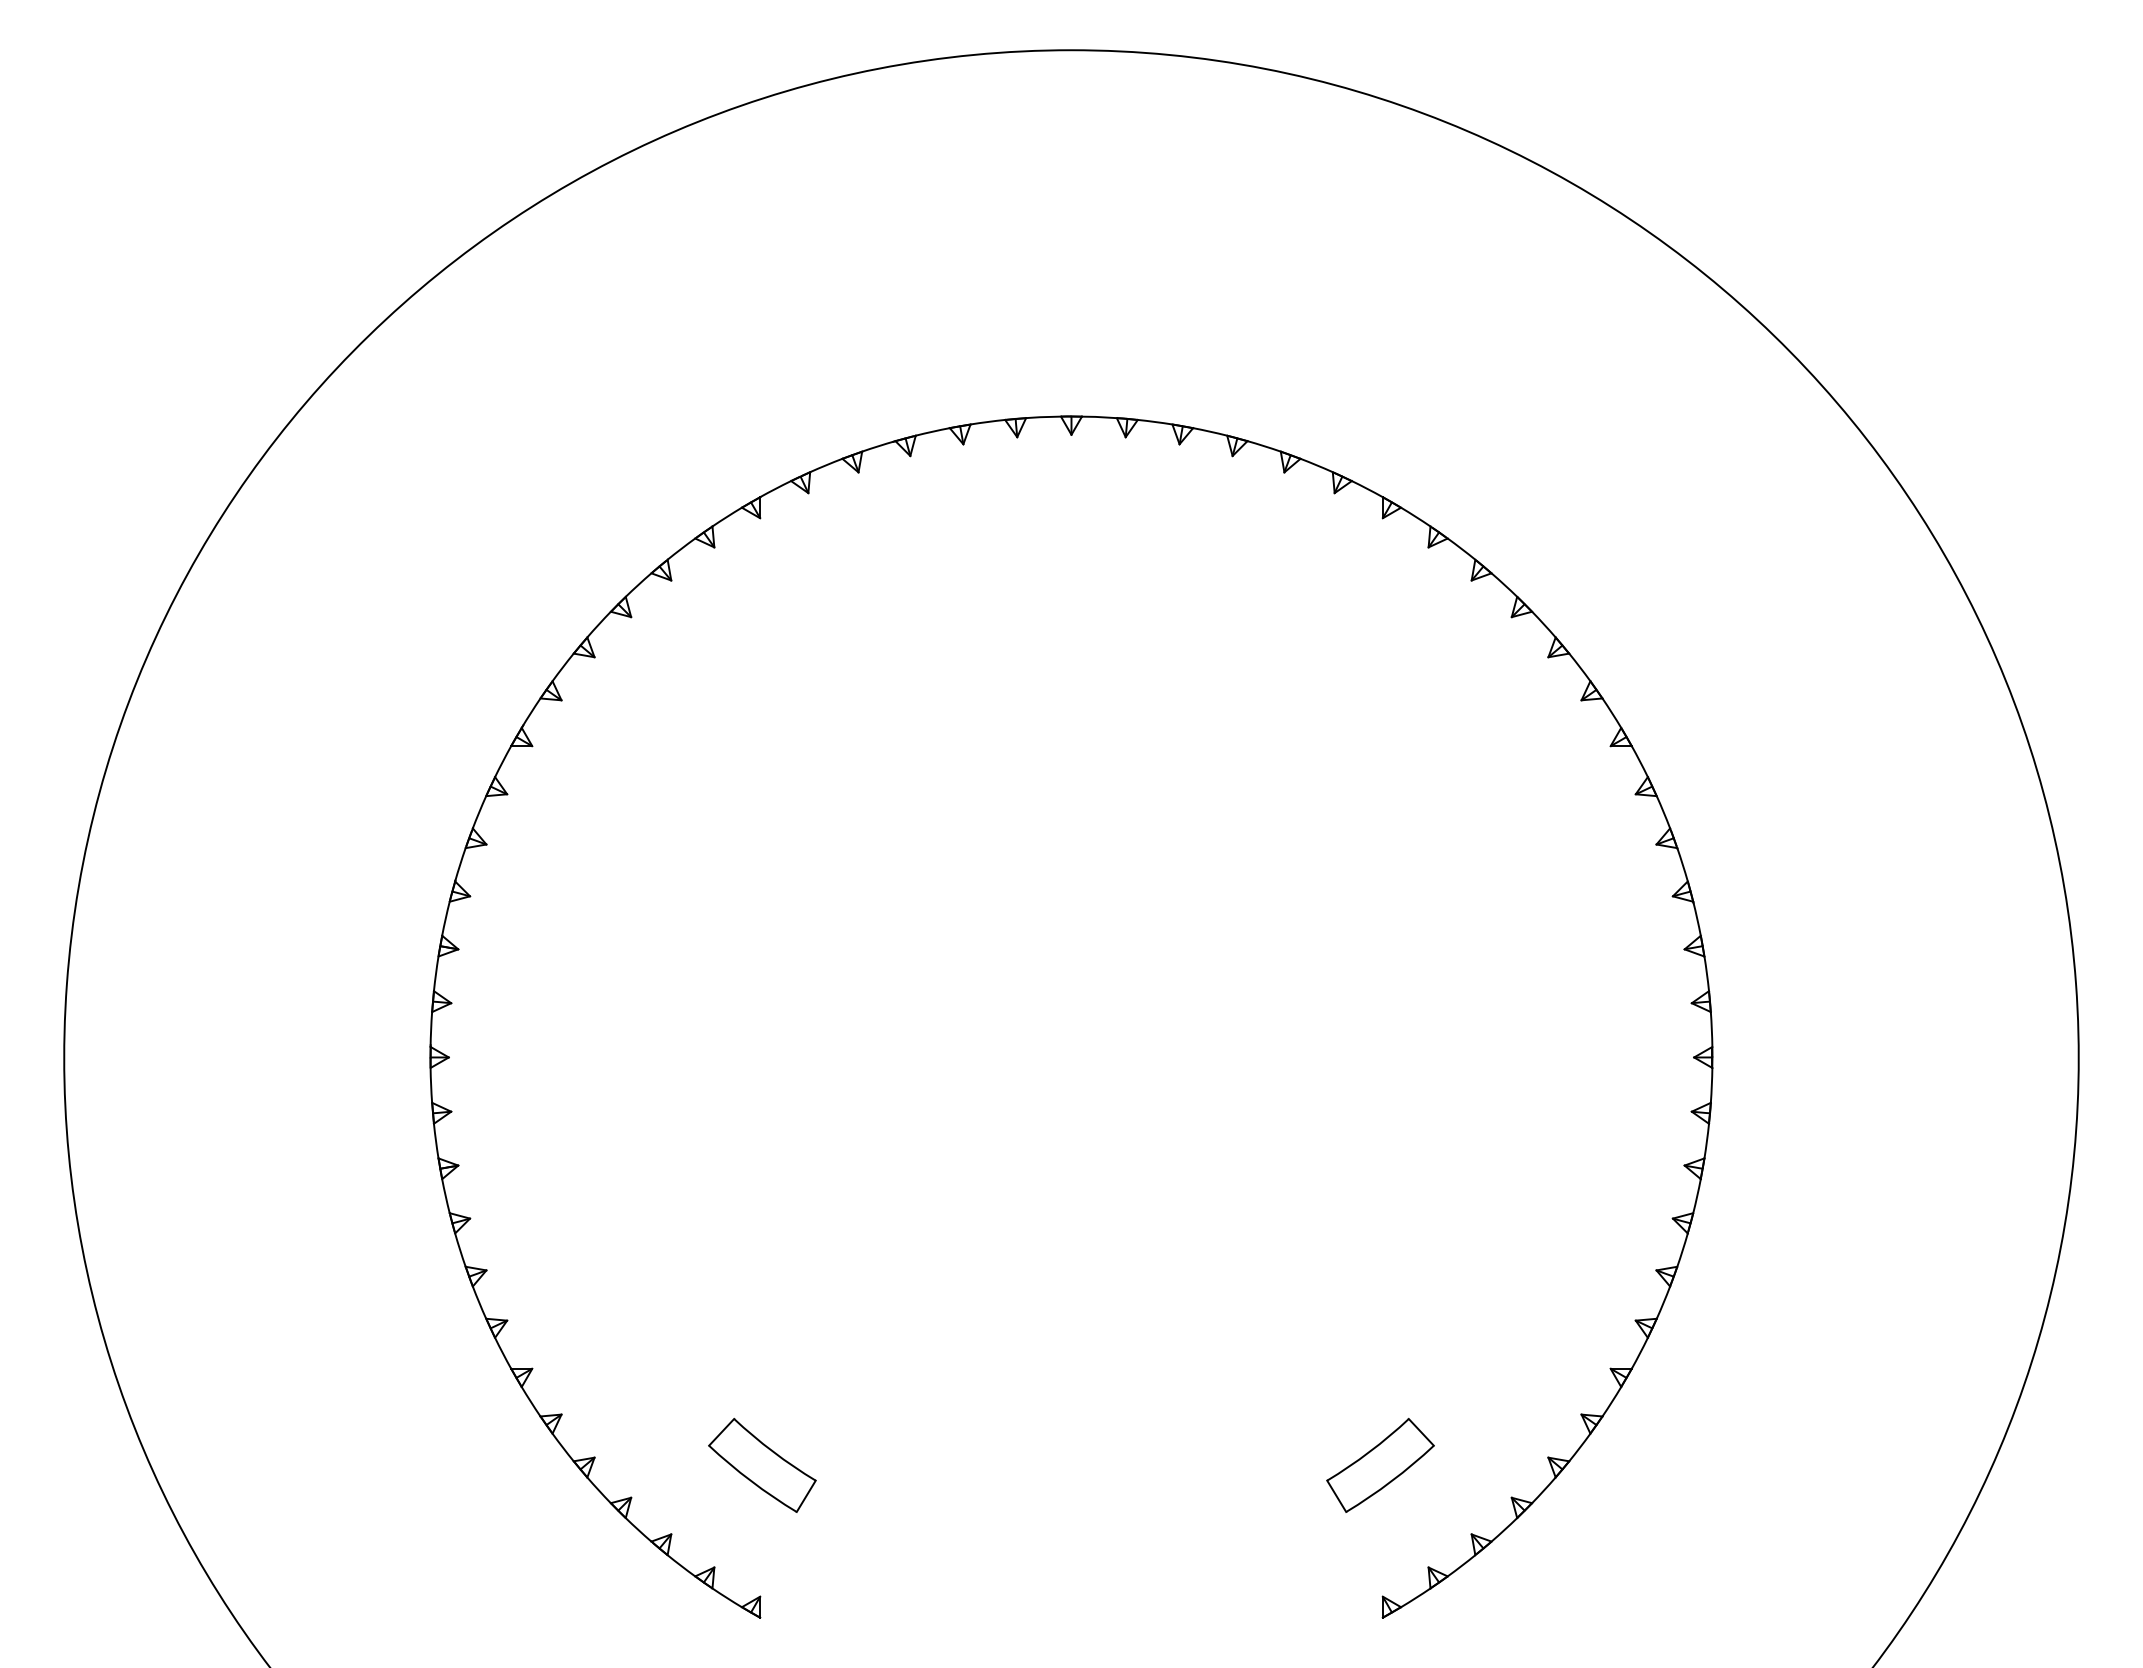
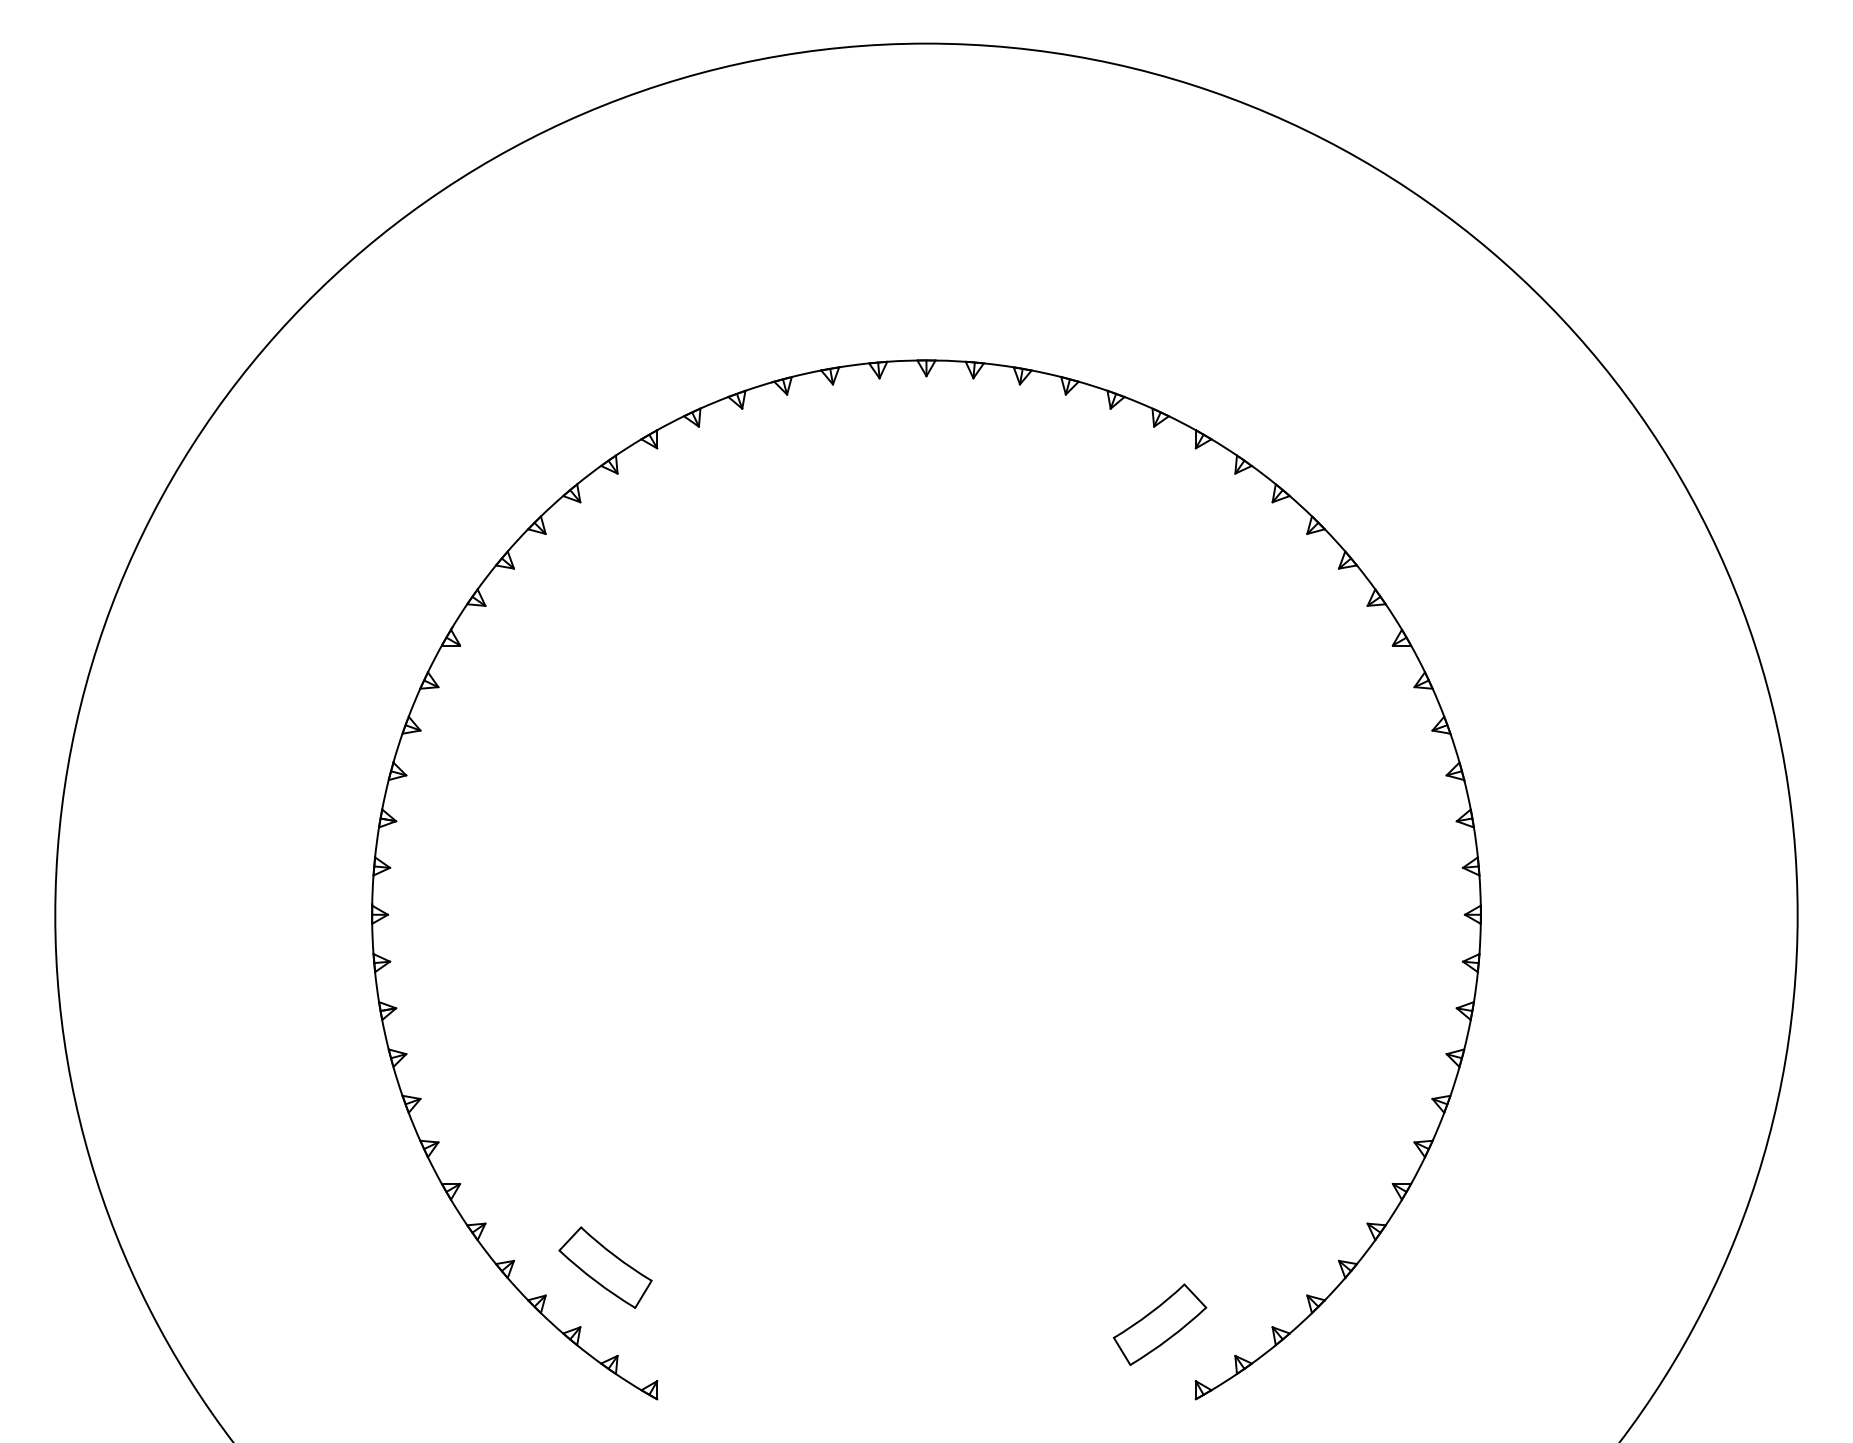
part: (762, 1465) -> (605, 1267), moved
part: (1380, 1465) -> (1160, 1324), moved

